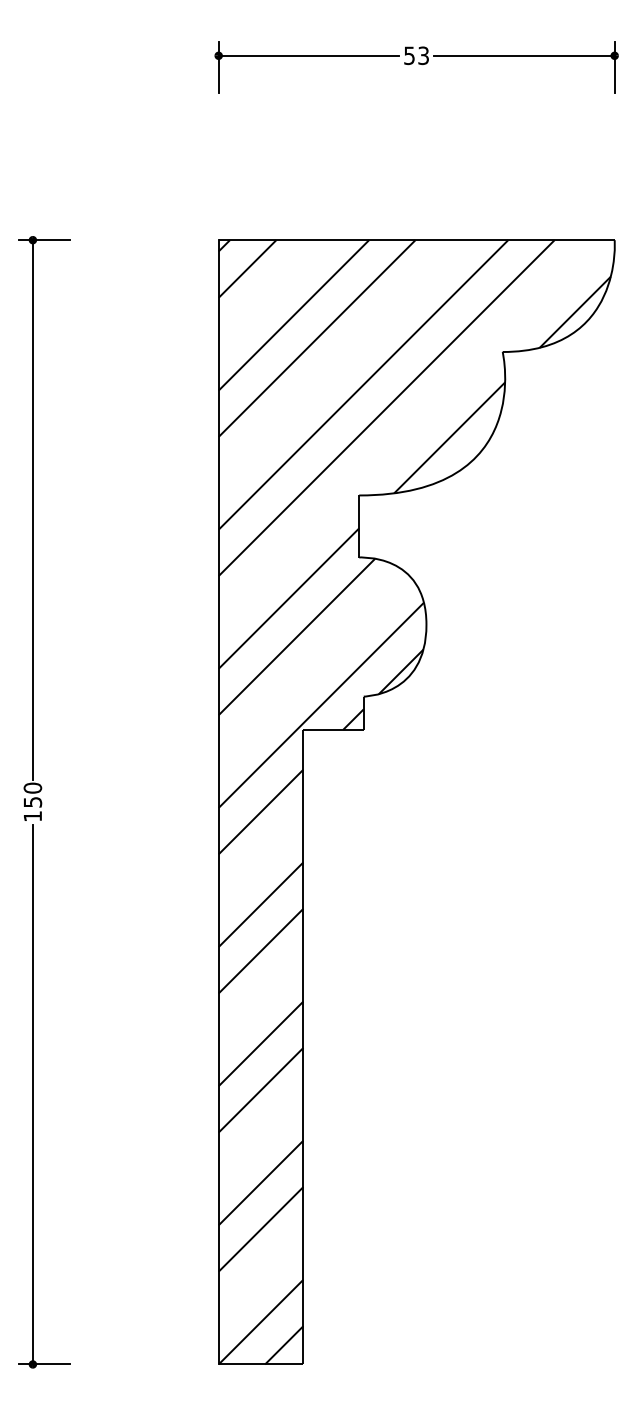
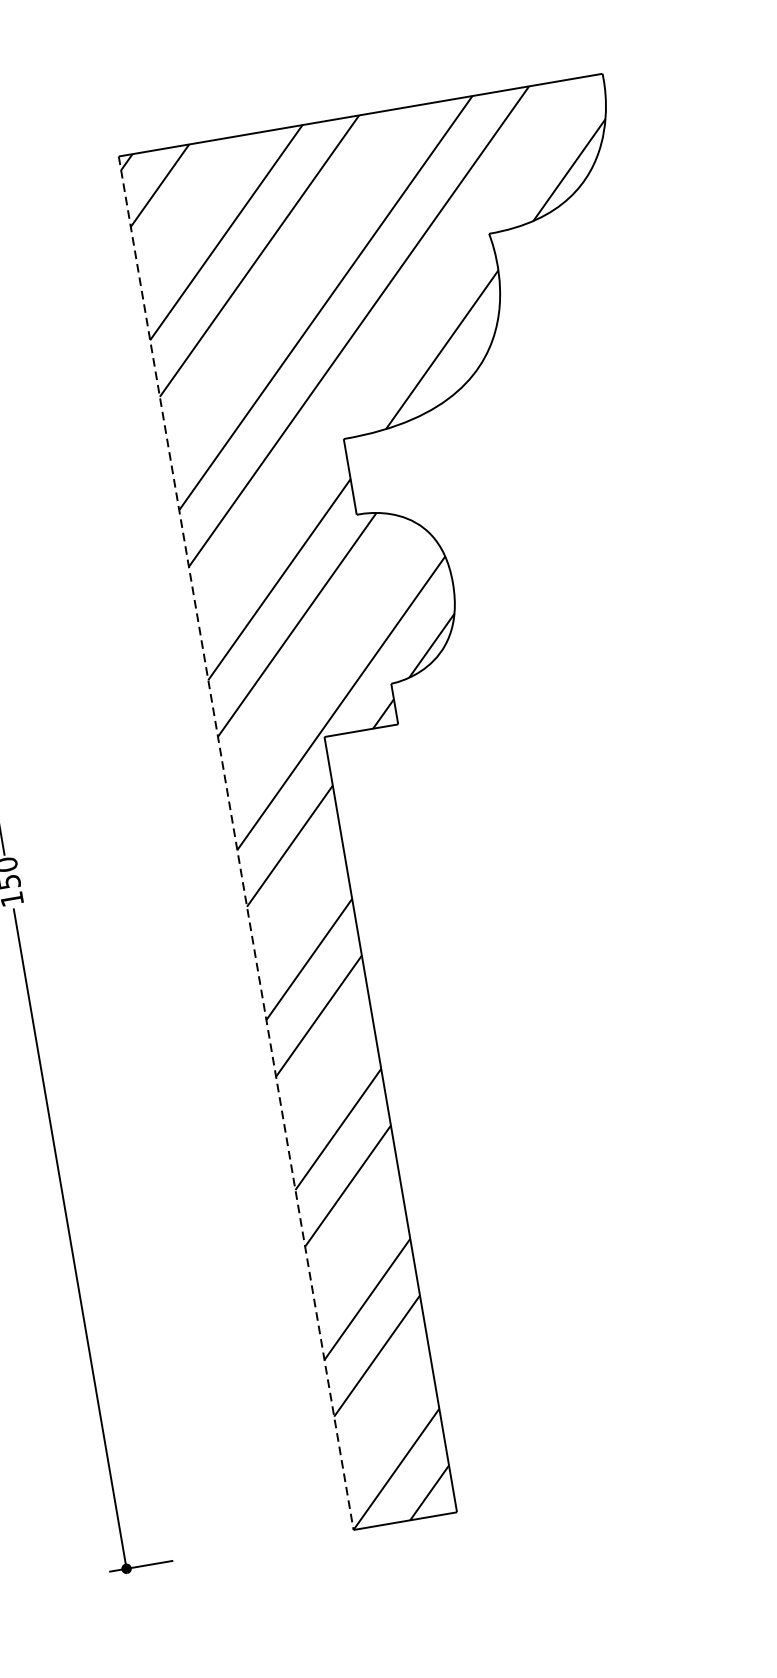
line: (218, 802) -> (235, 843), solid -> dashed

